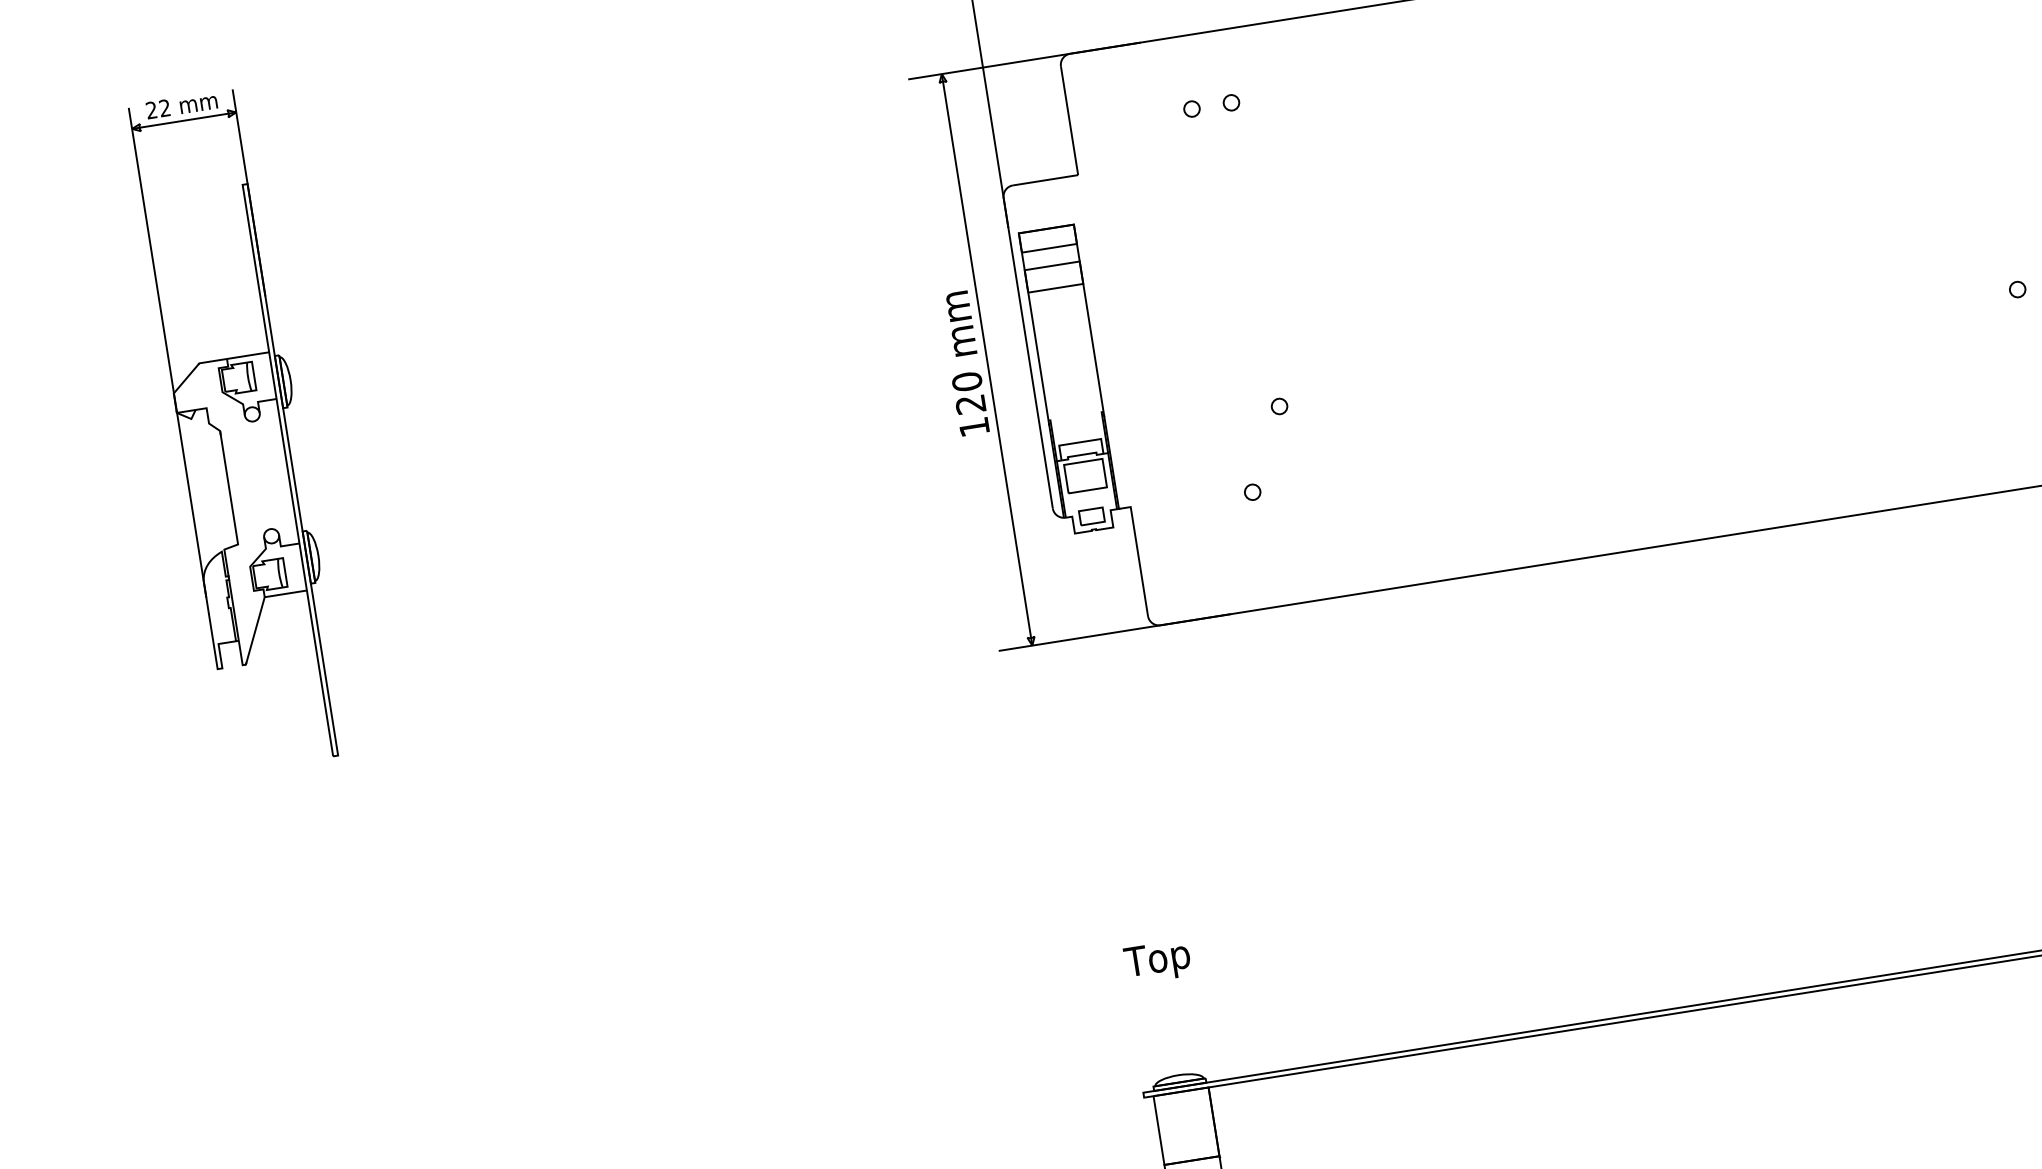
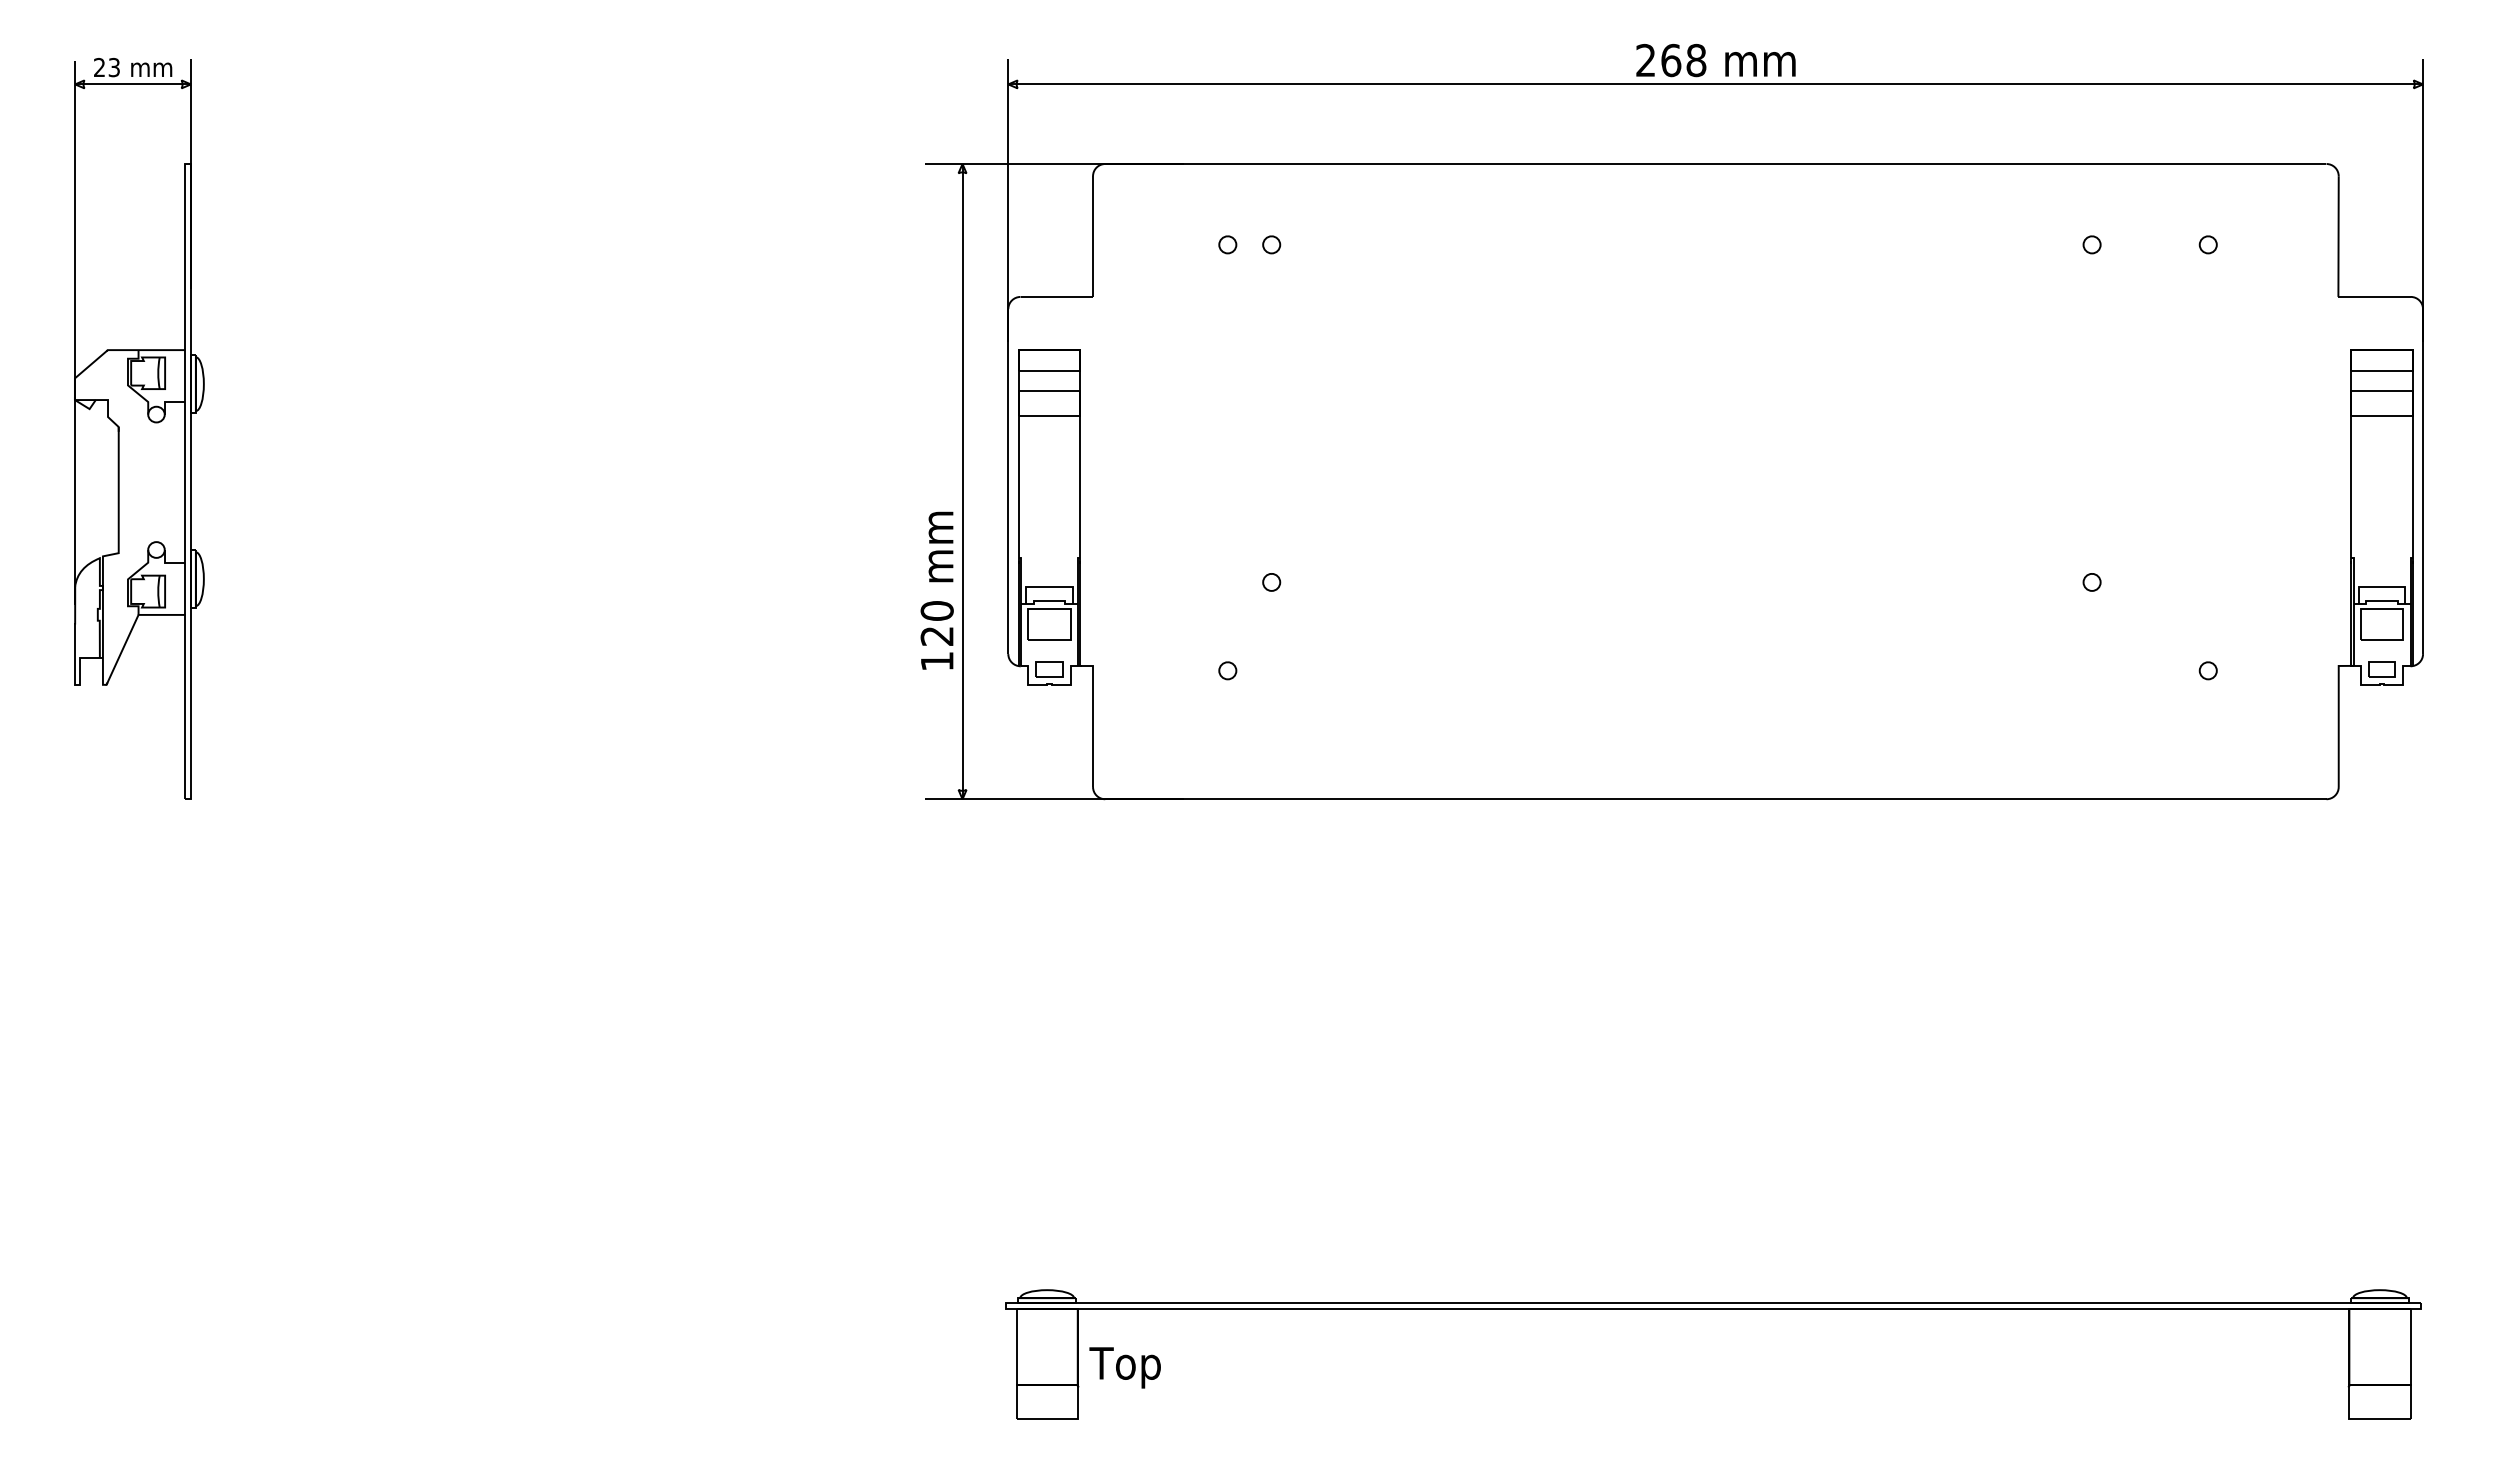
text: (164, 108) -> (113, 67), 22 -> 23
text: (963, 363) -> (936, 590), moved
text: (1157, 961) -> (1124, 1367), moved

